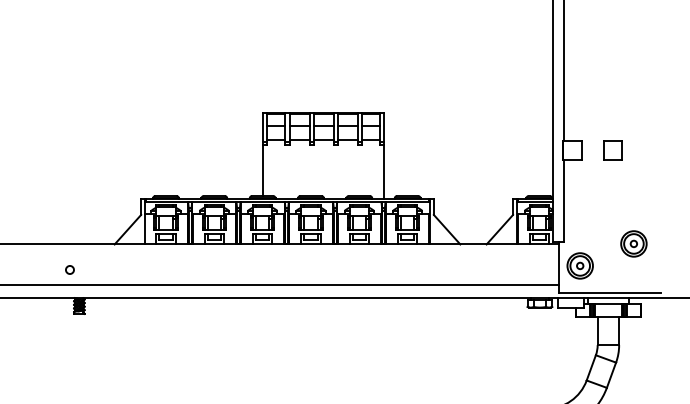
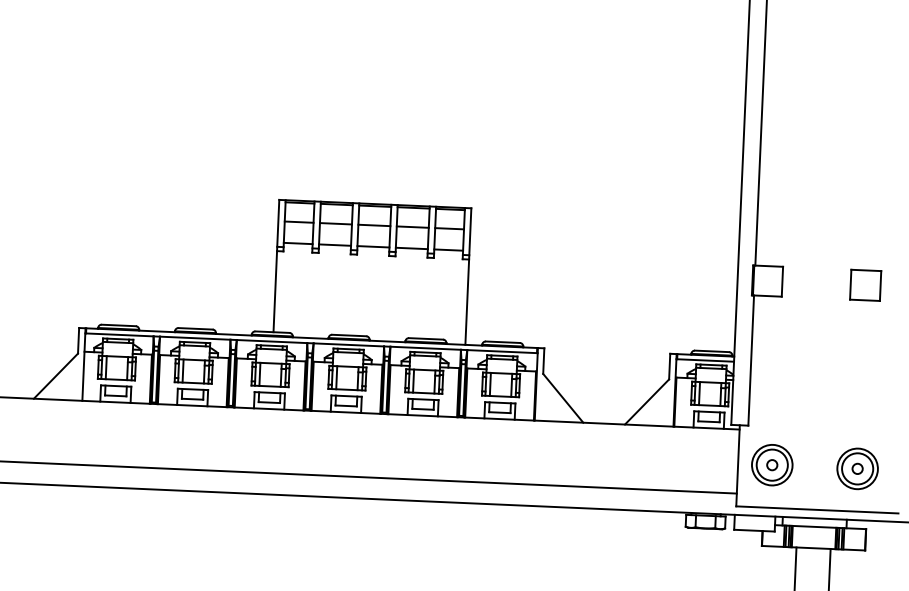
part: (612, 150) -> (864, 285), moved
part: (633, 243) -> (856, 468), moved

